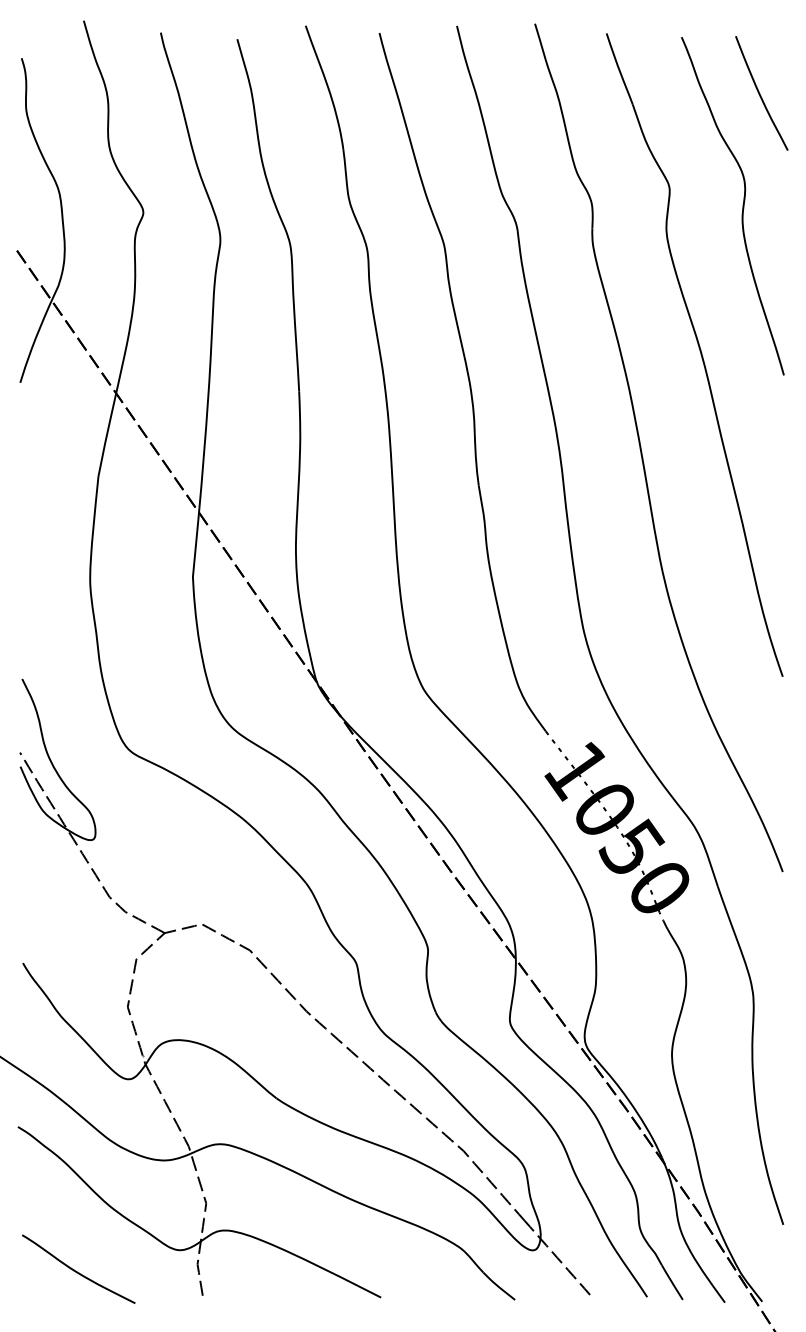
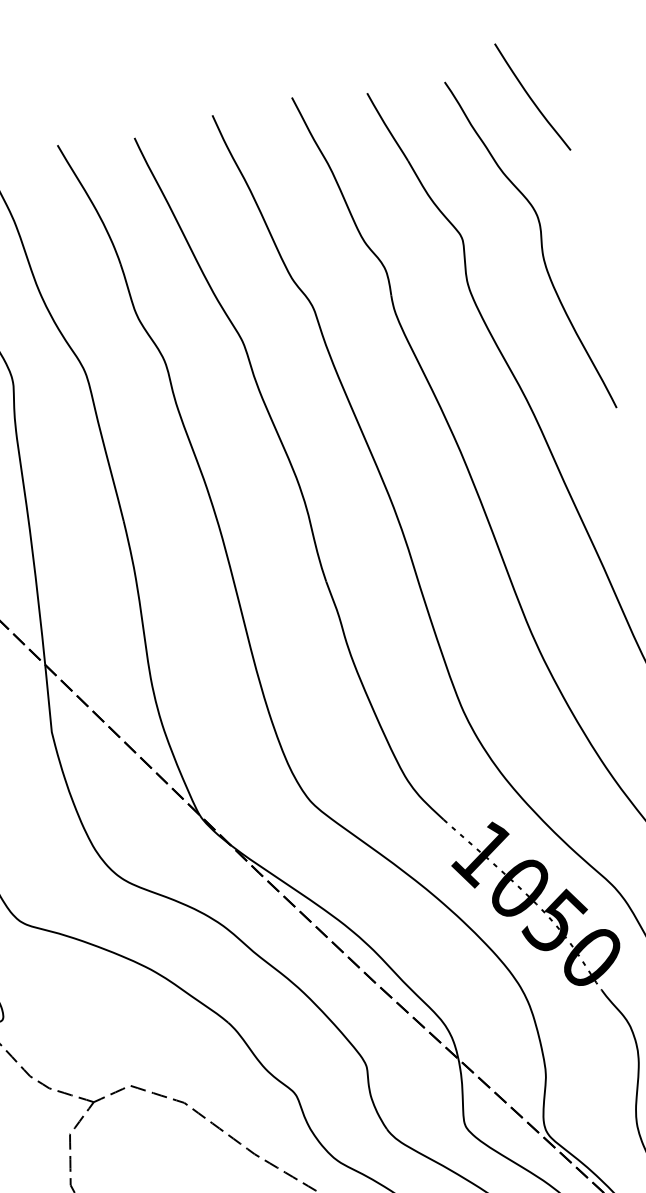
curve: (760, 93) -> (531, 97), moved

